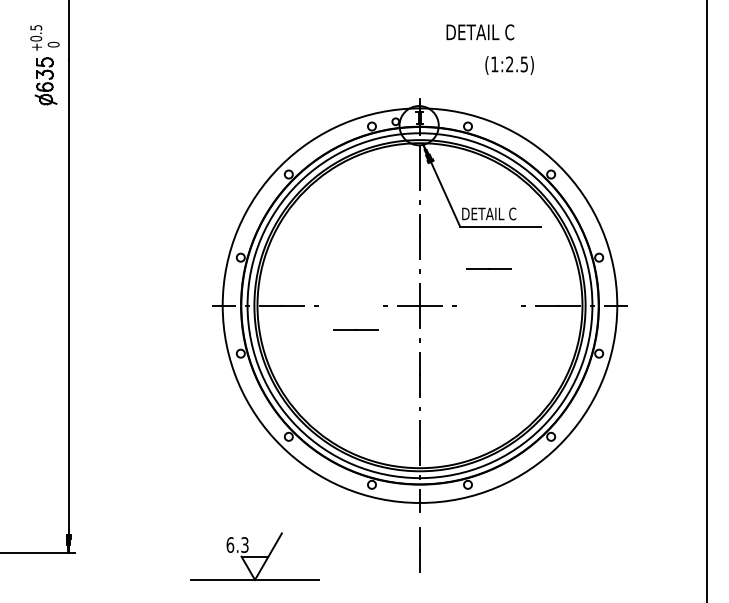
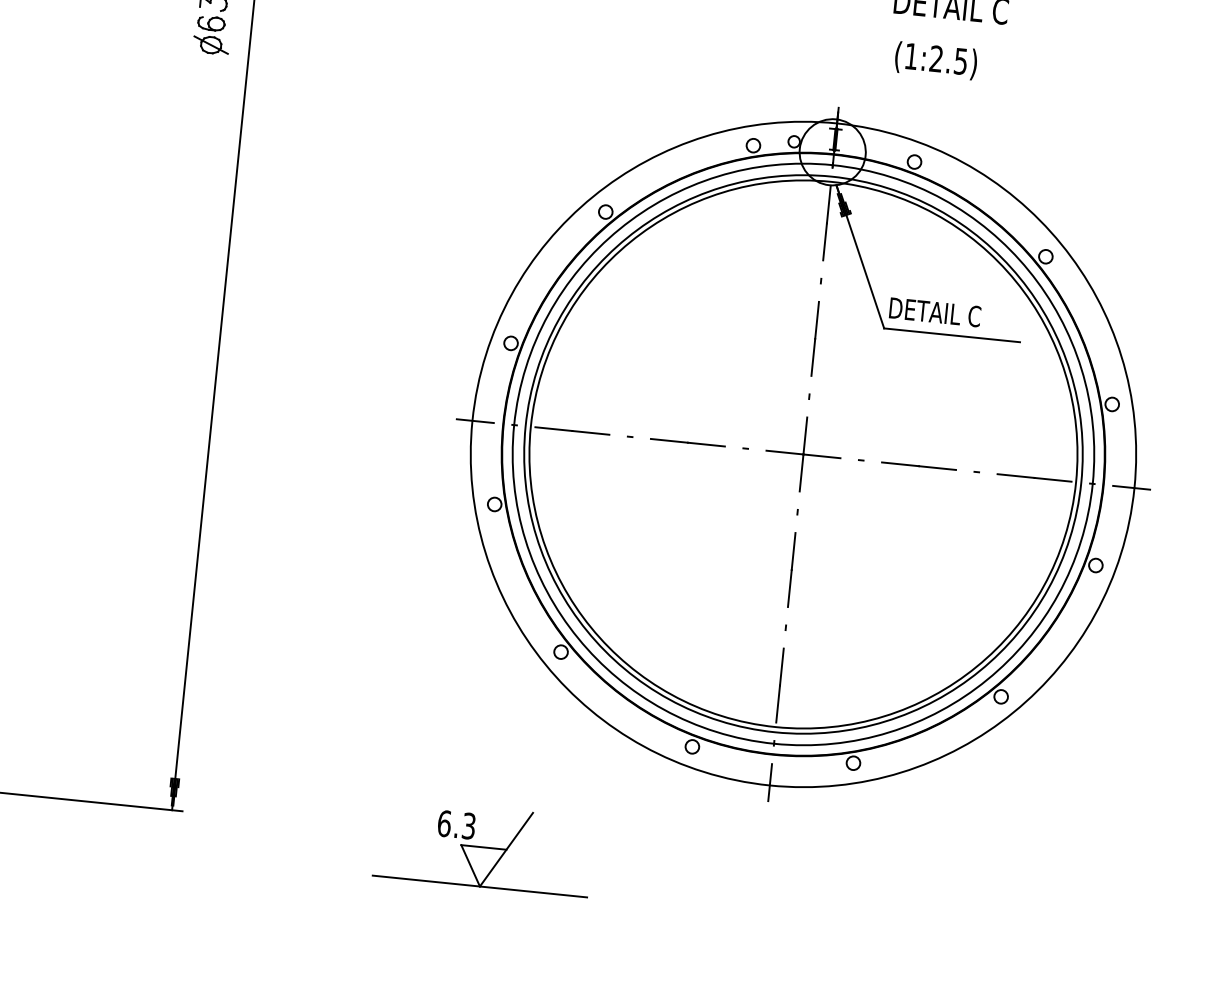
text: (509, 65) -> (935, 60), moved
line: (488, 268) -> (918, 465), moved
line: (355, 329) -> (686, 442), moved
line: (419, 549) -> (761, 863), removed

